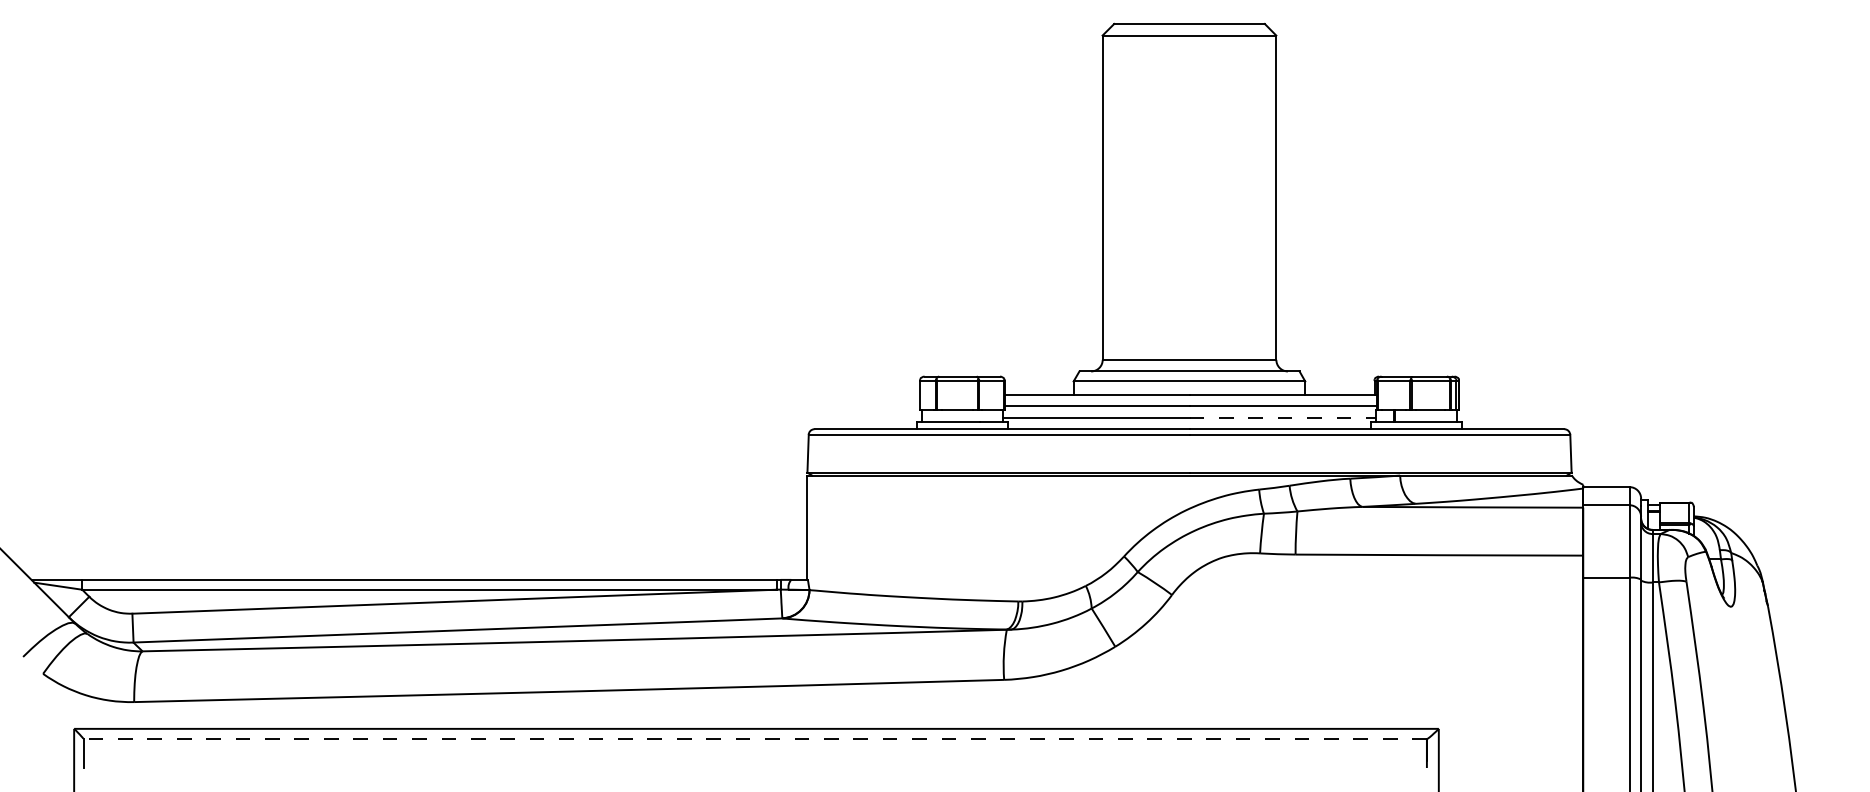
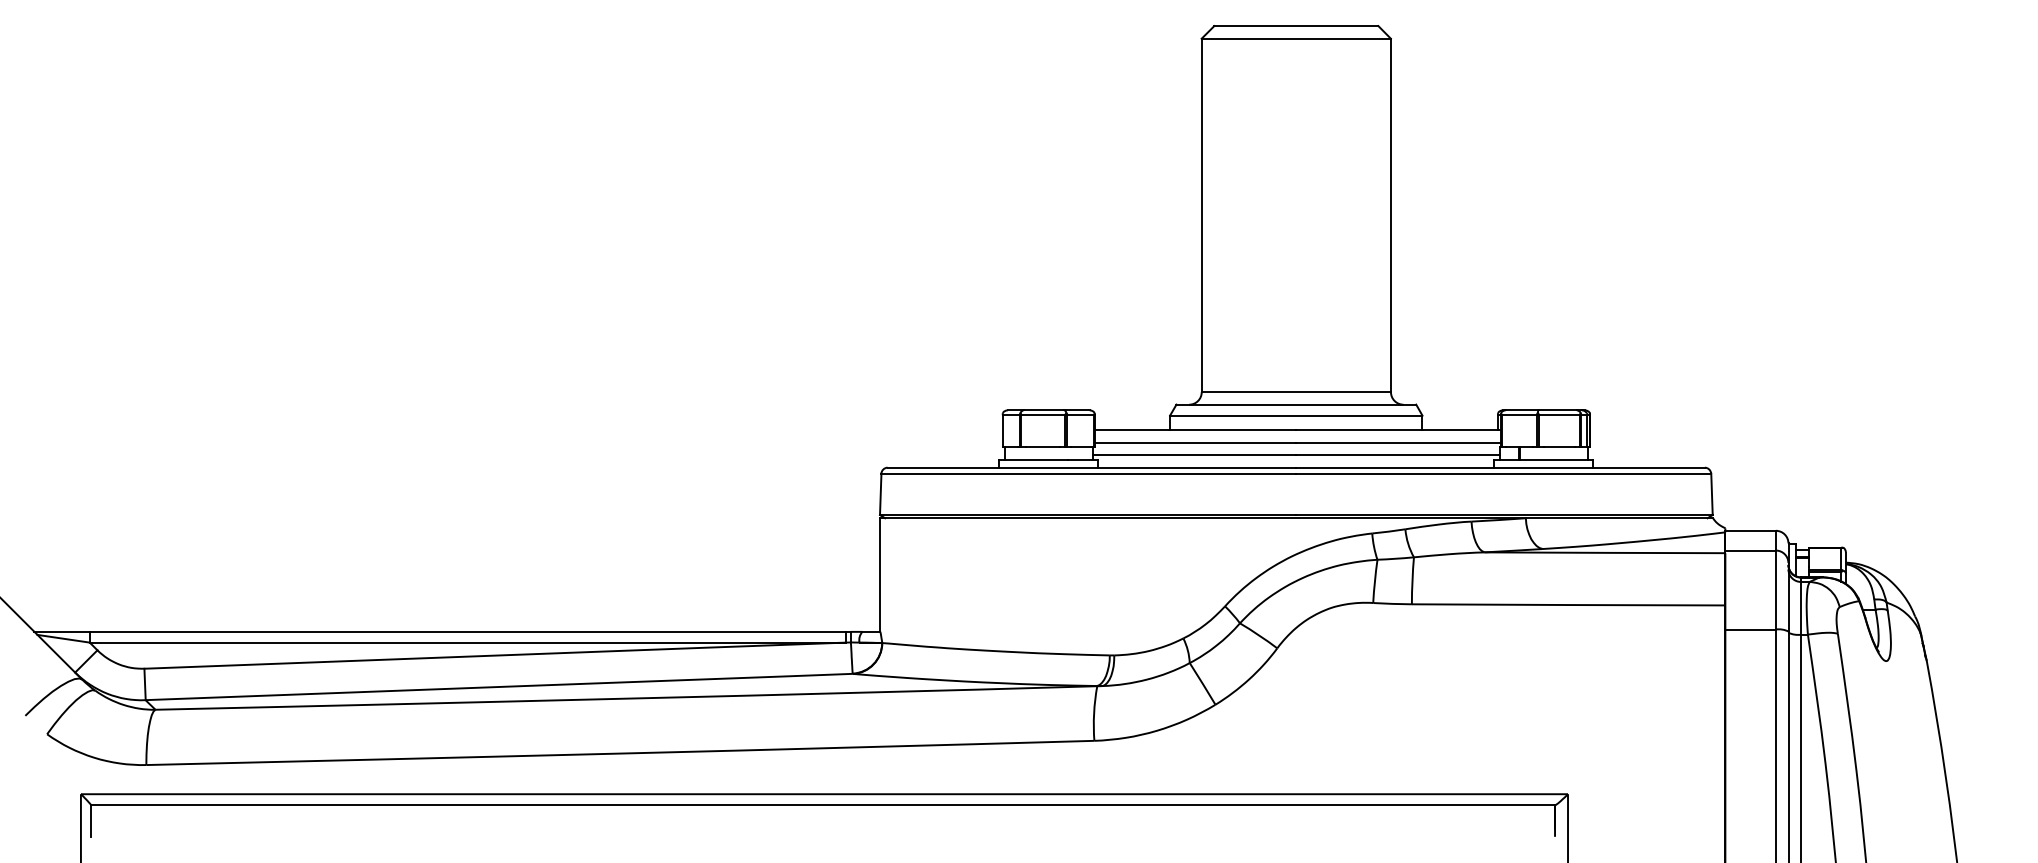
line: (1283, 418) -> (1398, 455), dashed -> solid
line: (755, 739) -> (823, 805), dashed -> solid

